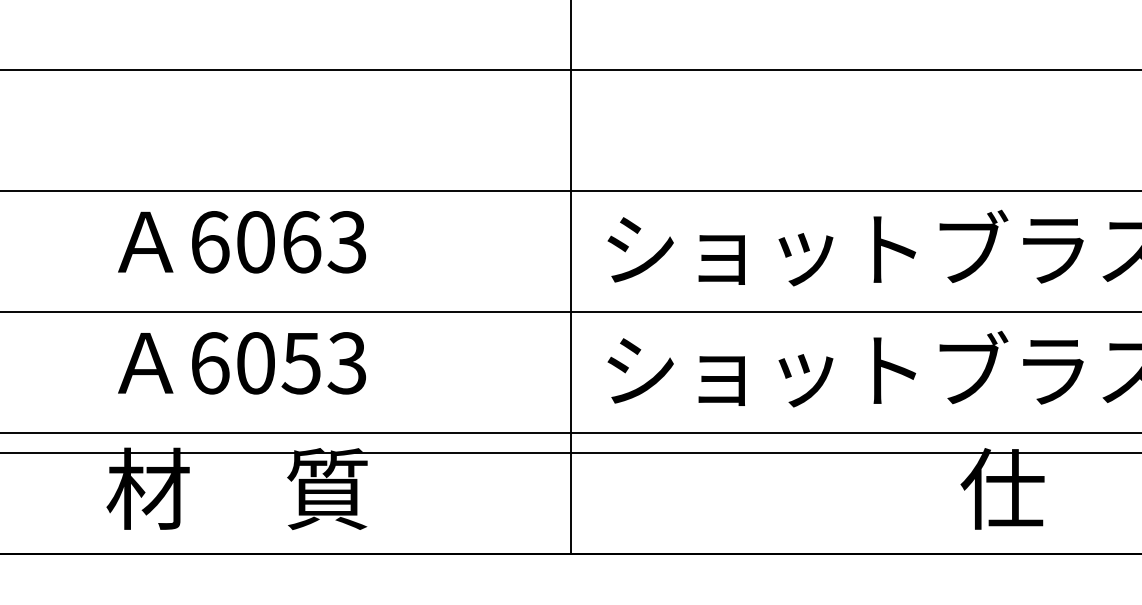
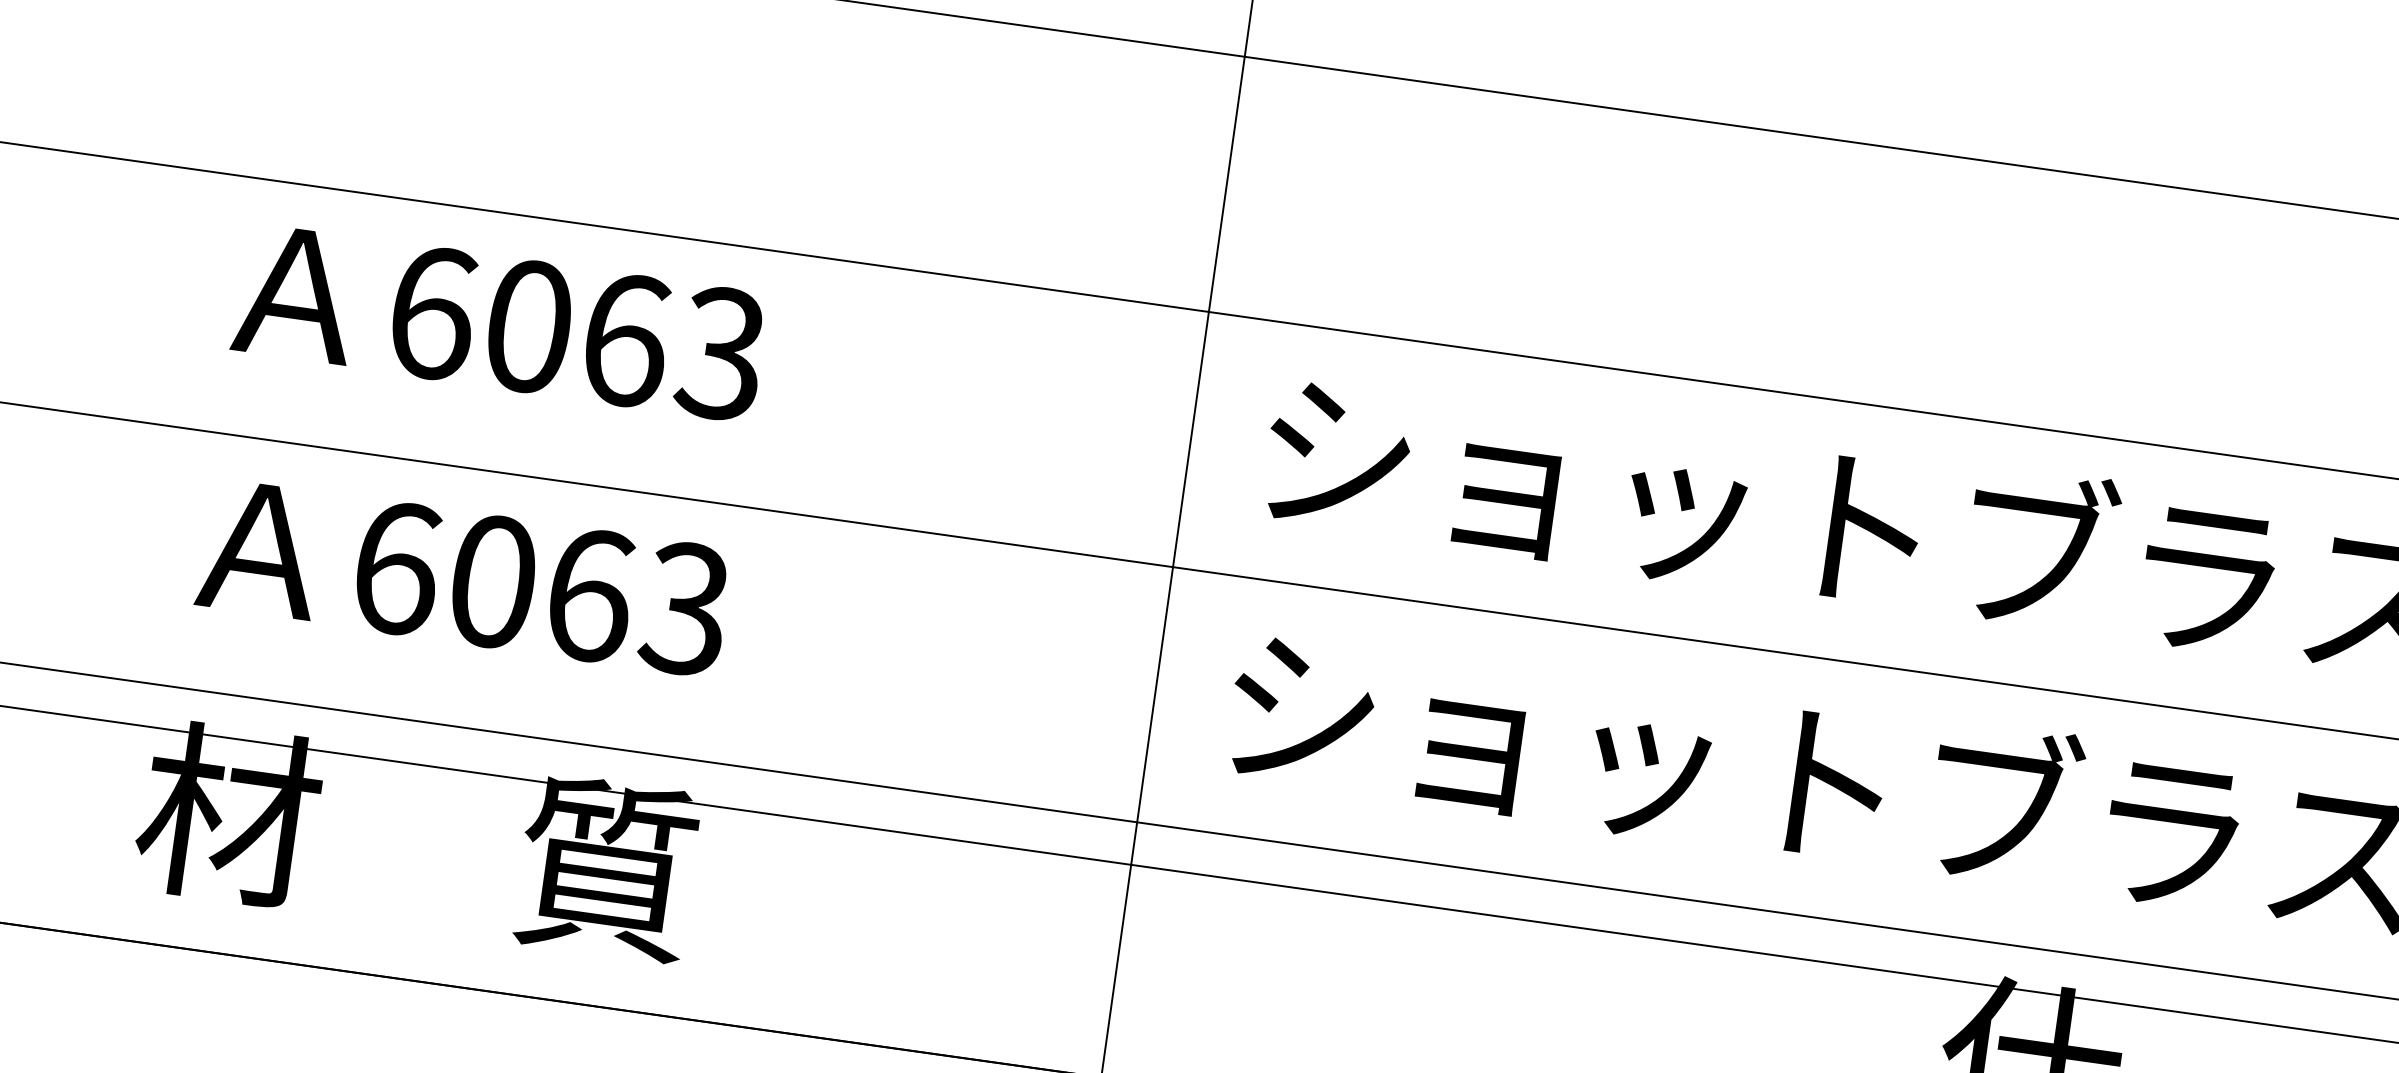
text: (301, 363) -> (589, 595), 6053 -> 6063

